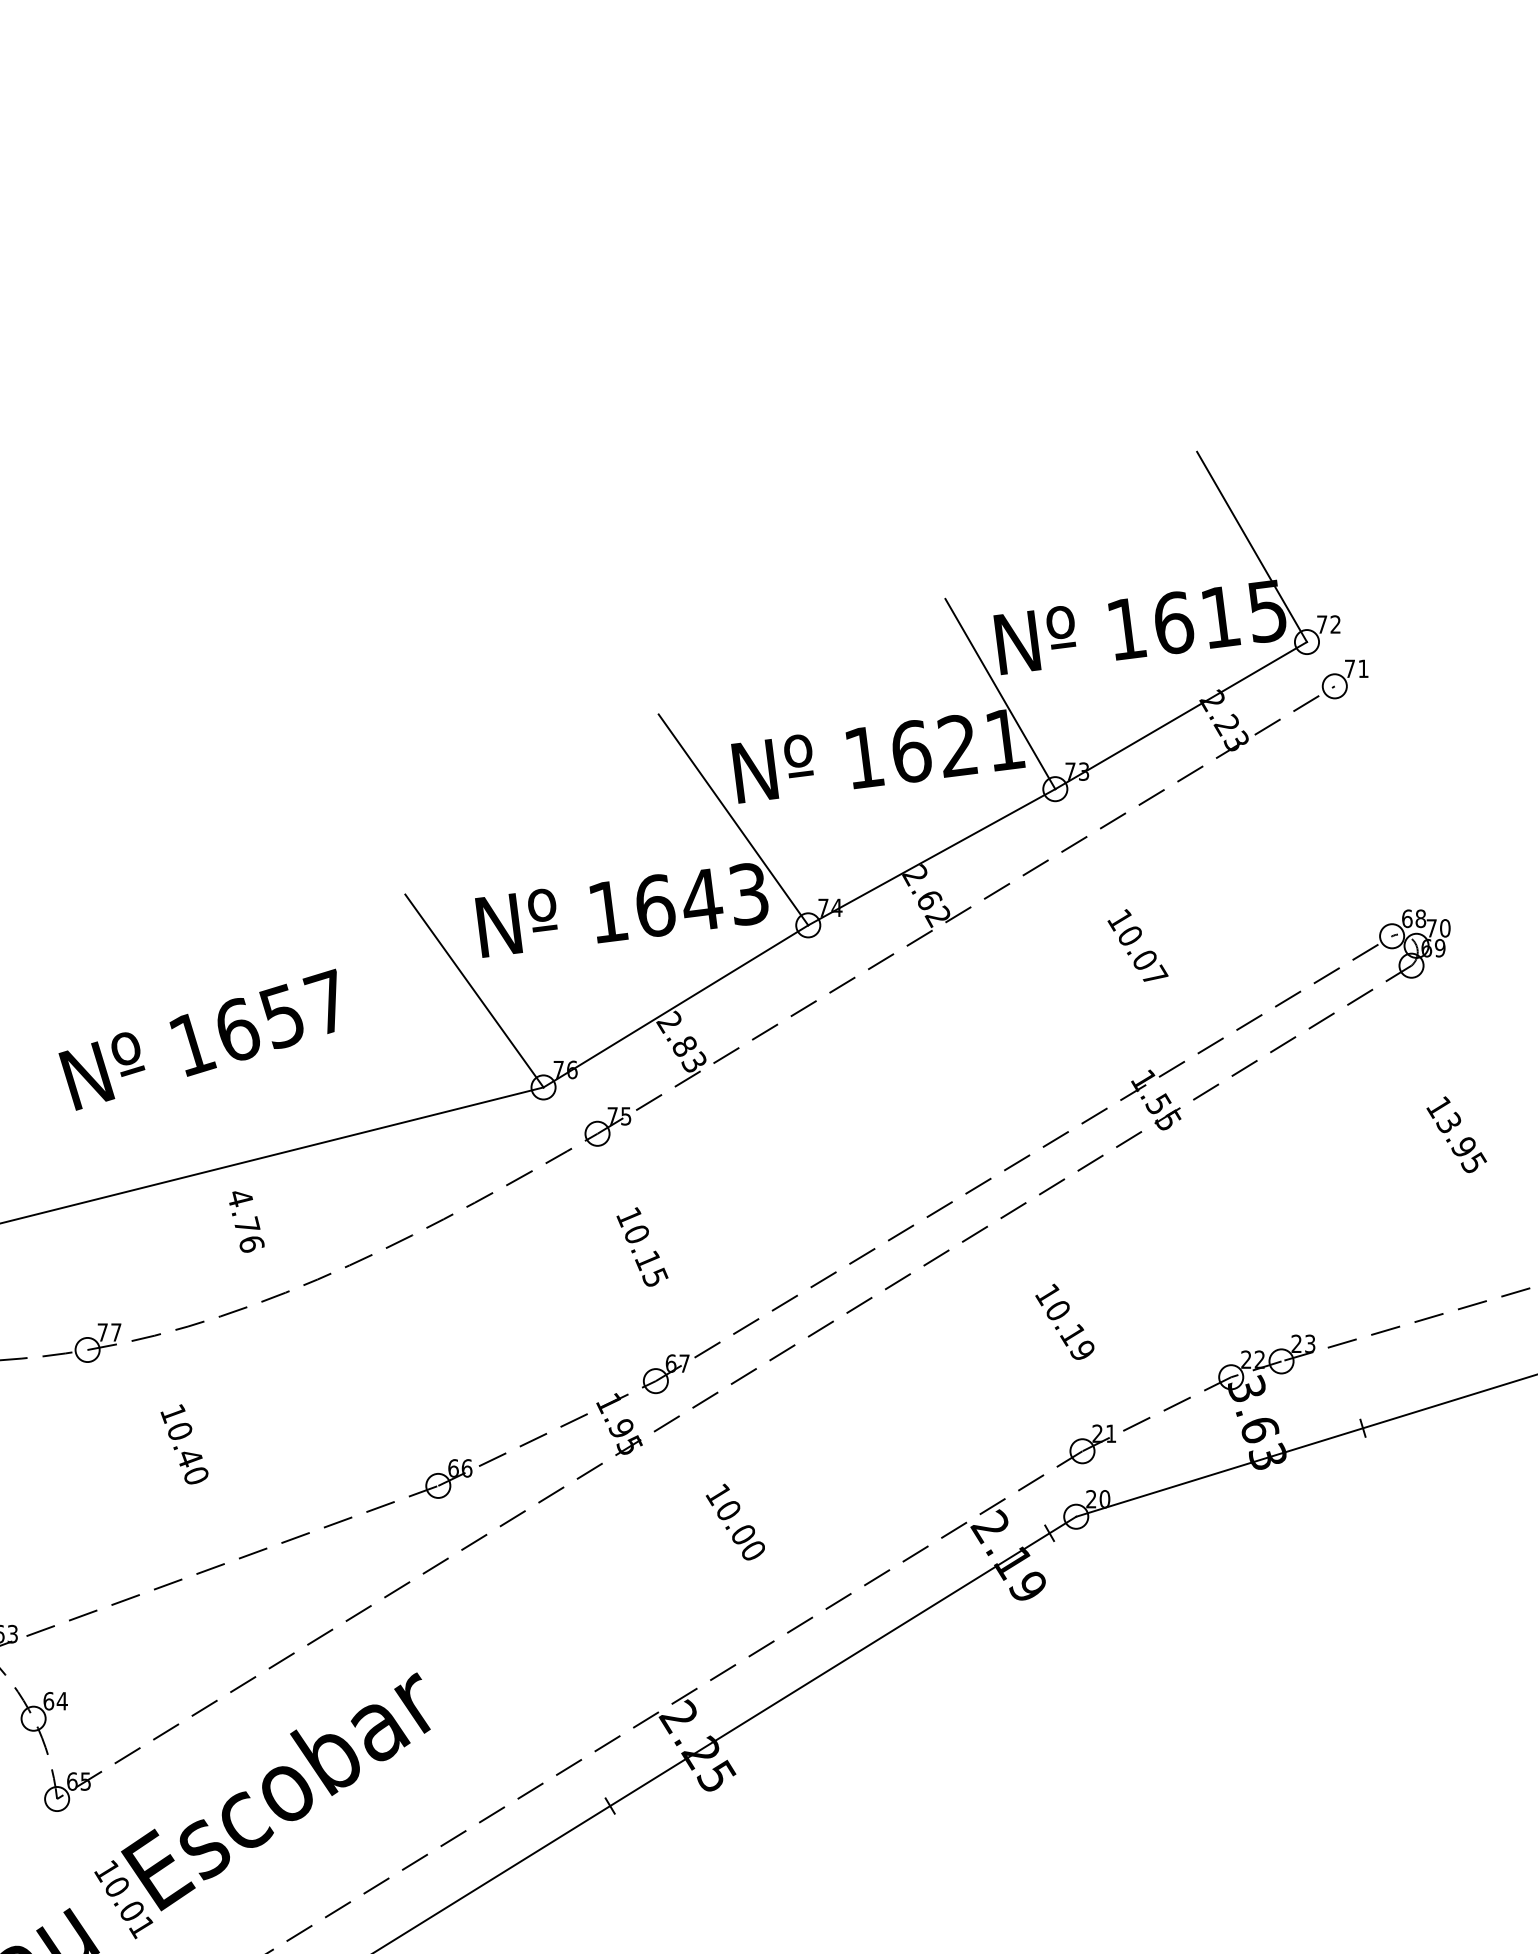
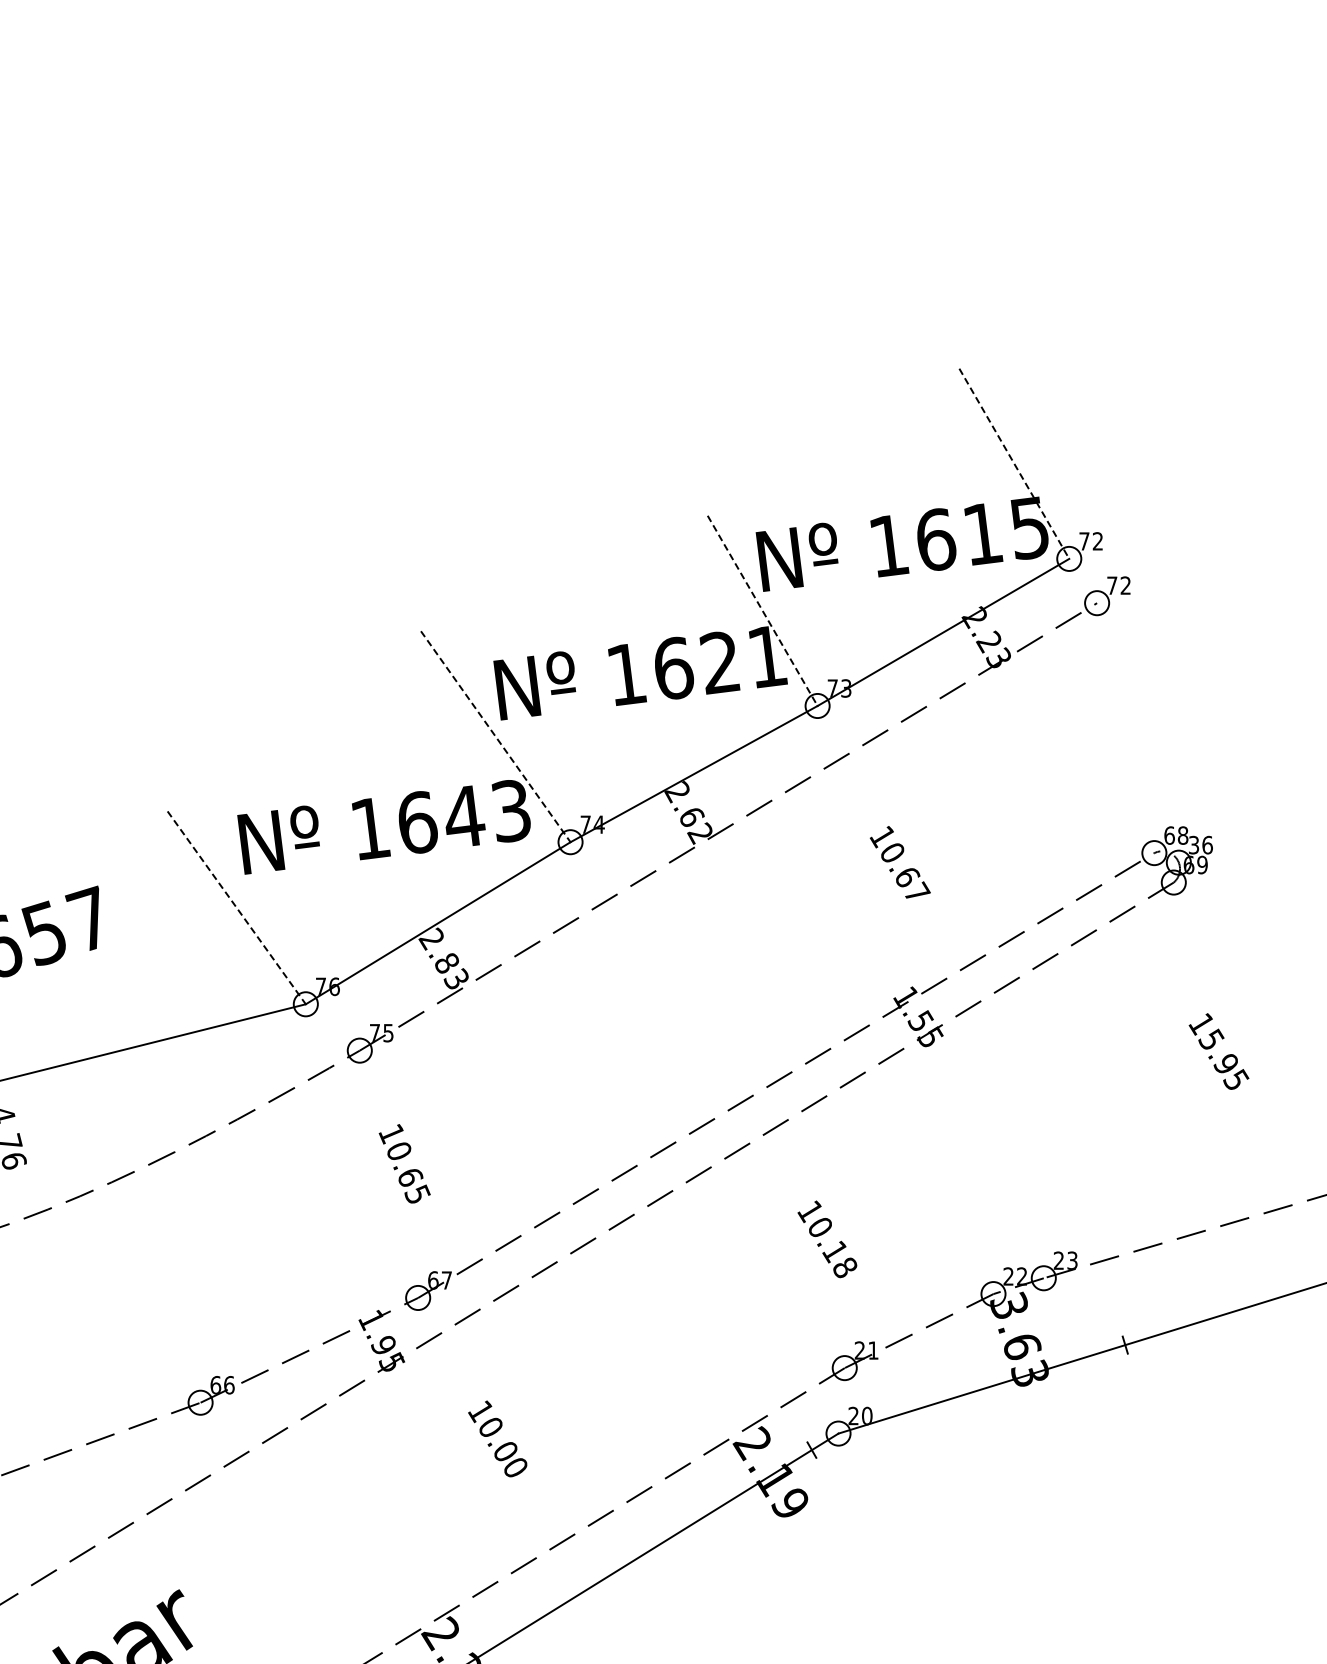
line: (1252, 546) -> (1014, 463), solid -> dashed
text: (1363, 668) -> (1125, 585), 71 -> 72
line: (1000, 694) -> (762, 611), solid -> dashed
line: (733, 820) -> (495, 737), solid -> dashed
text: (1438, 928) -> (1200, 845), 70 -> 36
text: (1145, 960) -> (907, 877), 10.07 -> 10.67
line: (474, 991) -> (236, 908), solid -> dashed
text: (1449, 1122) -> (1211, 1039), 13.95 -> 15.95
text: (648, 1260) -> (410, 1177), 10.15 -> 10.65
text: (1082, 1350) -> (844, 1267), 10.19 -> 10.18

